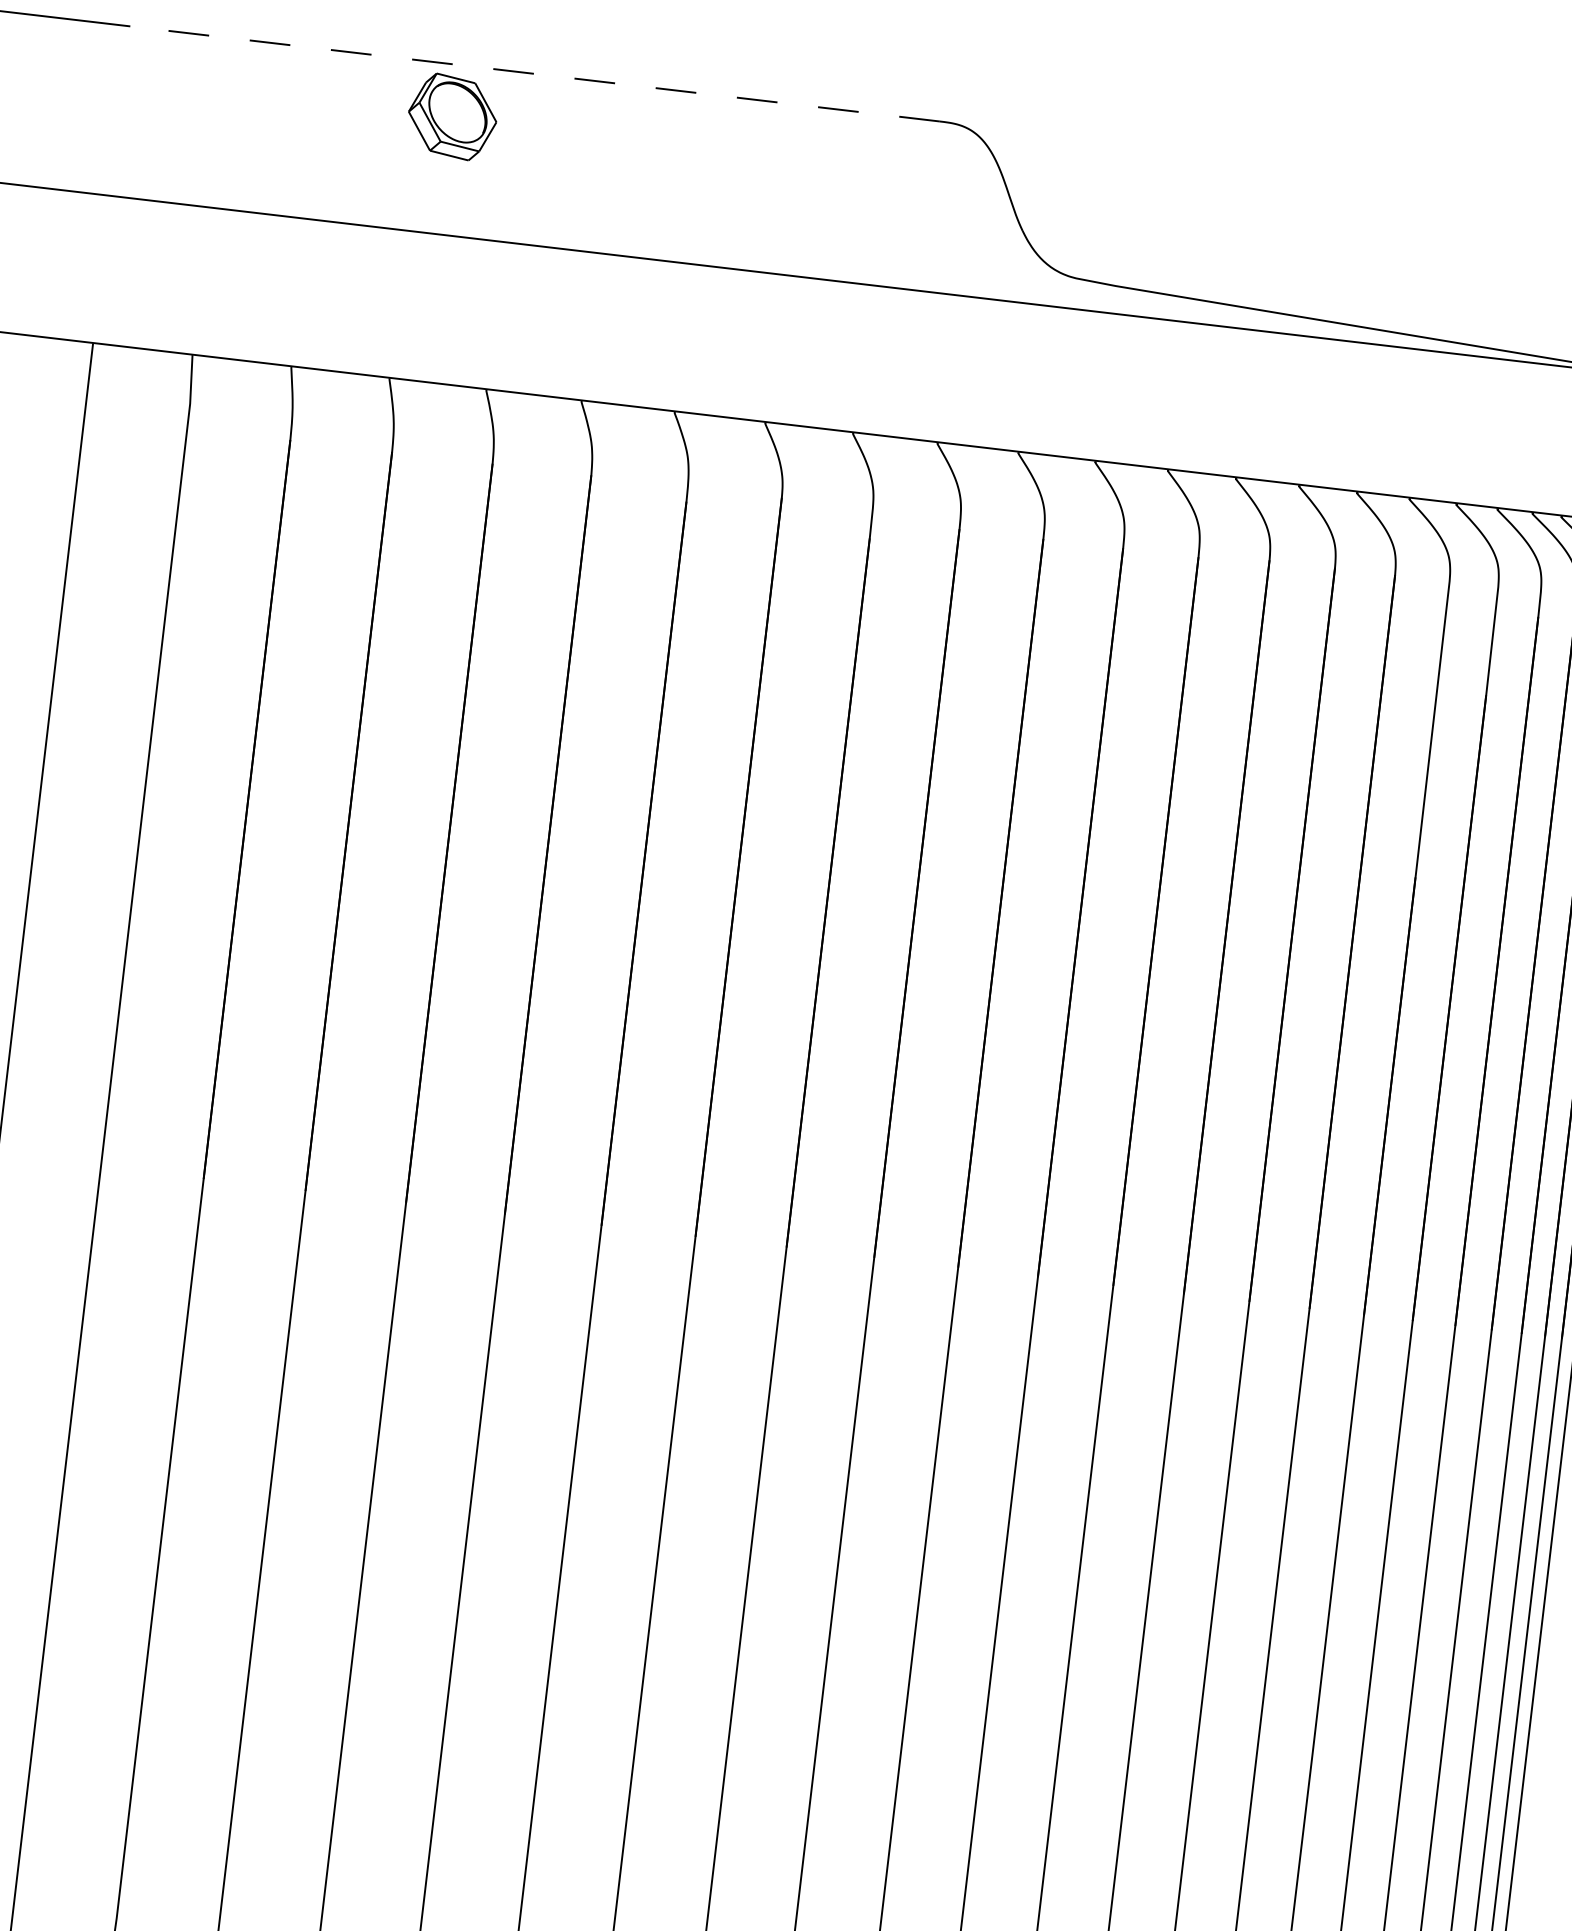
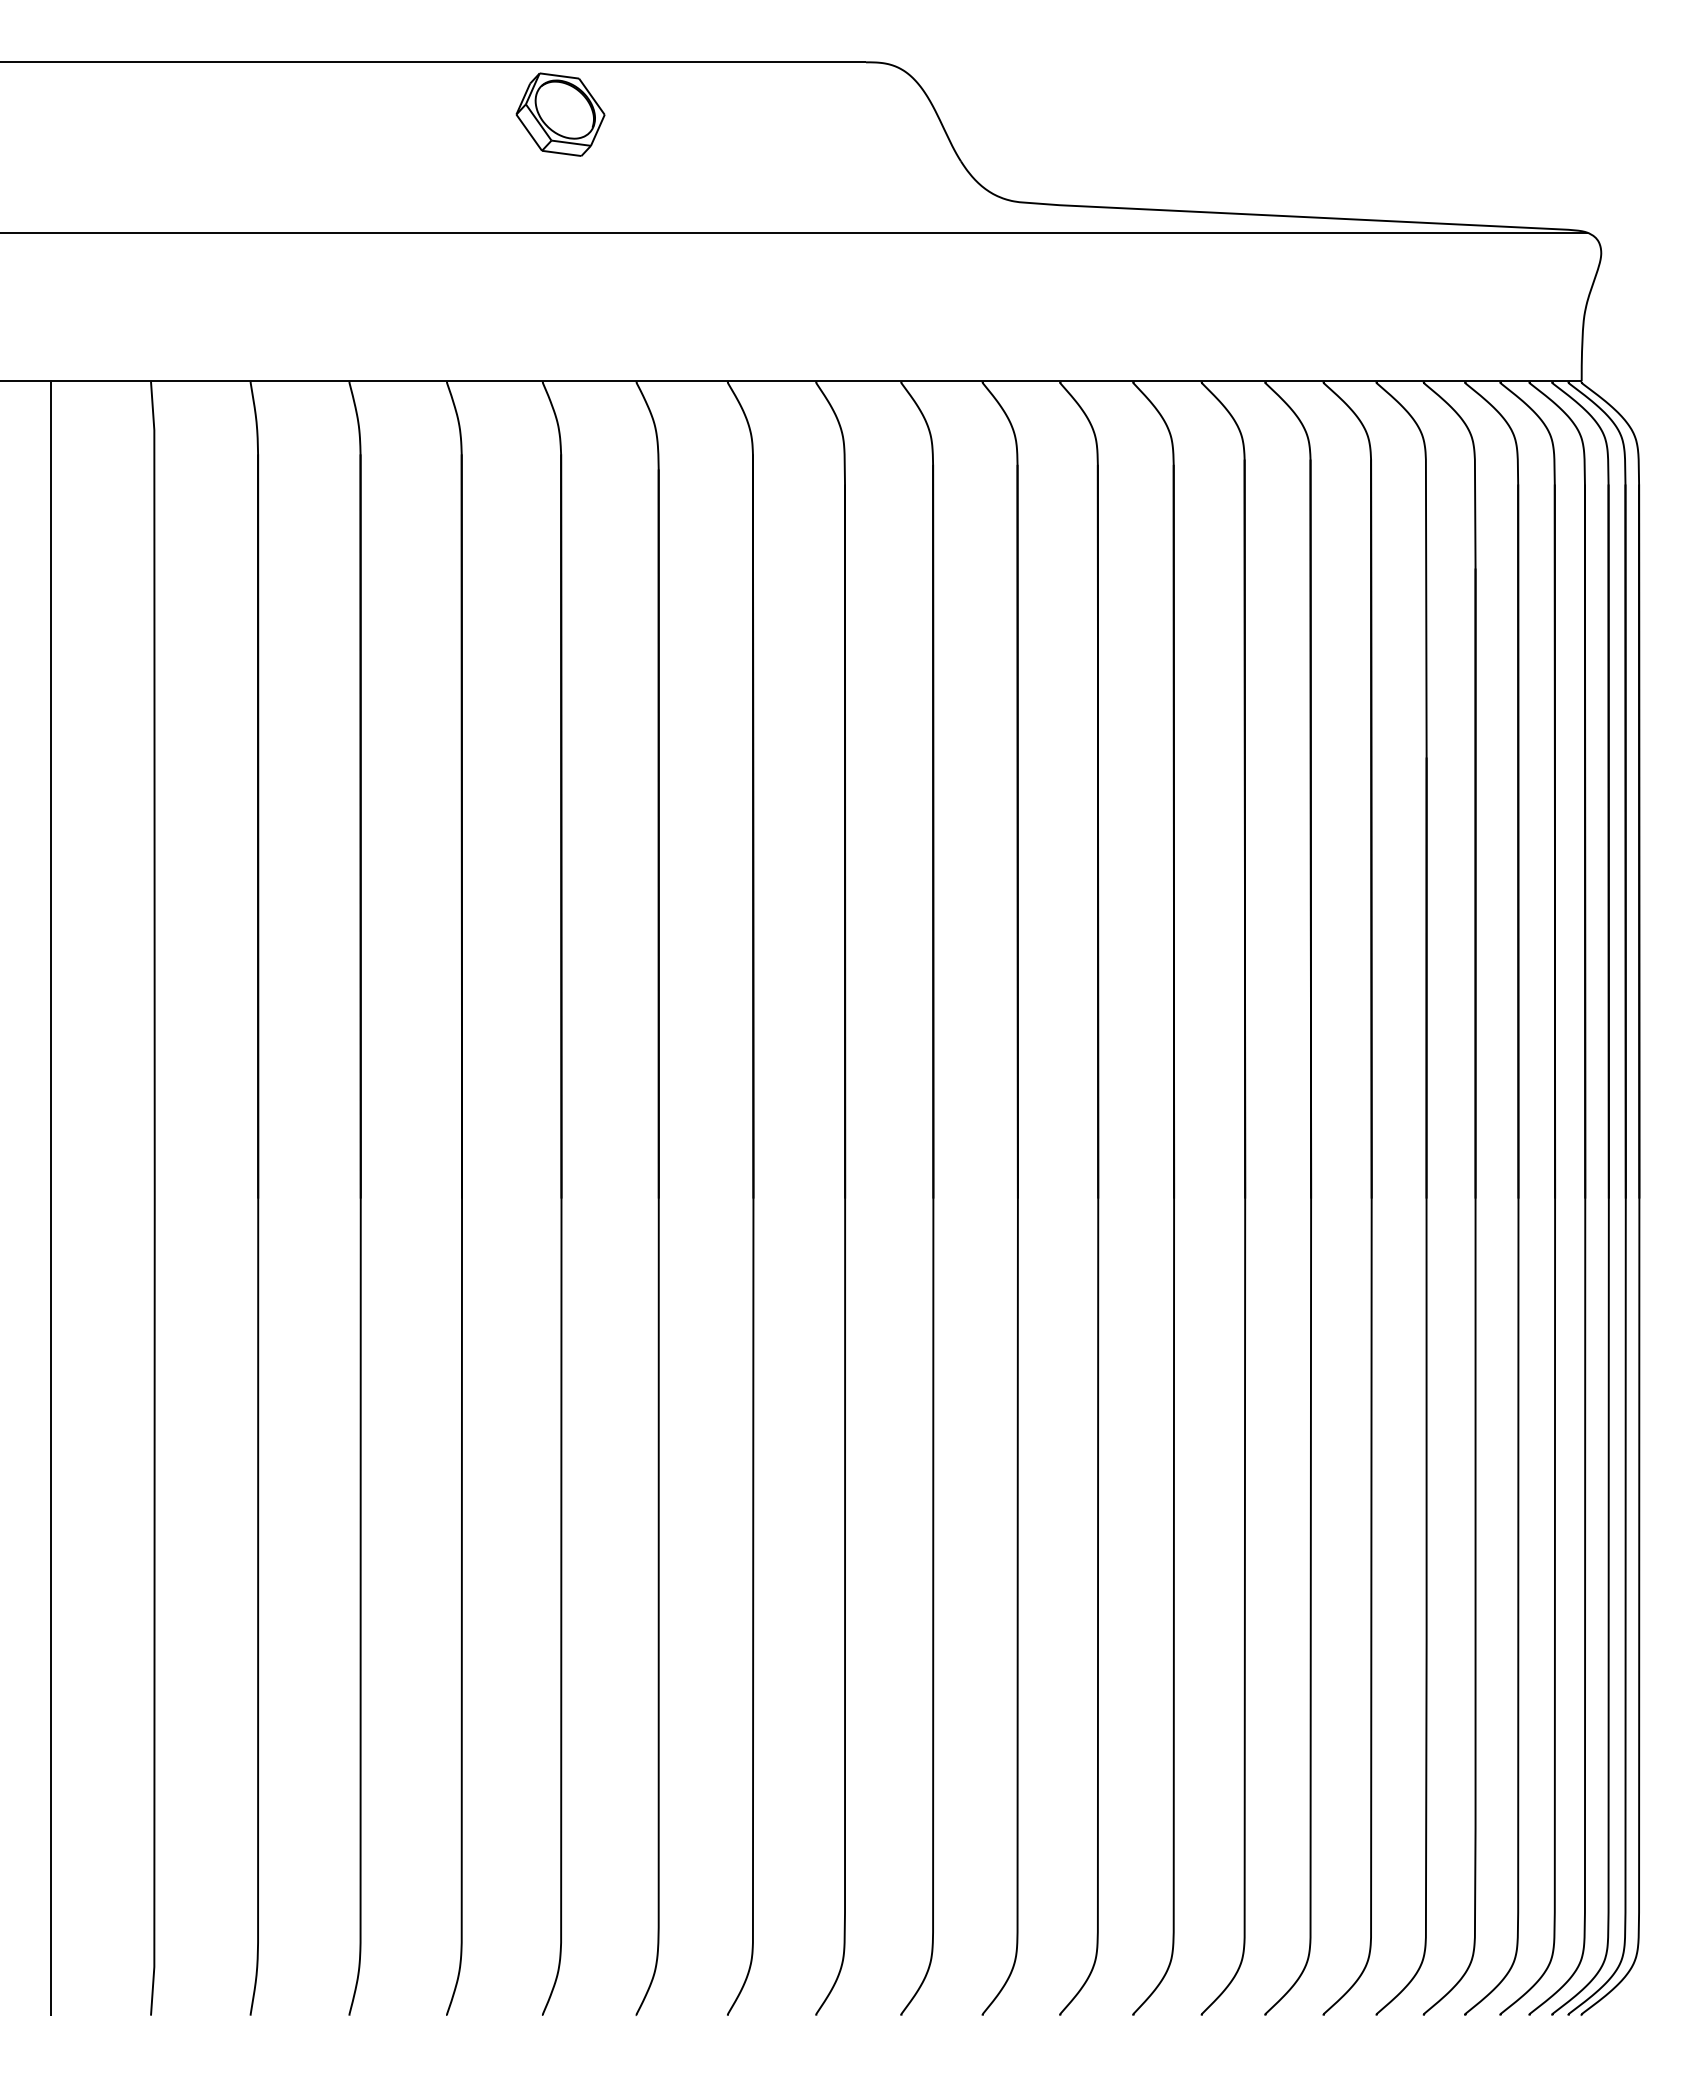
line: (535, 74) -> (458, 62), dashed -> solid
part: (452, 116) -> (560, 114), moved

